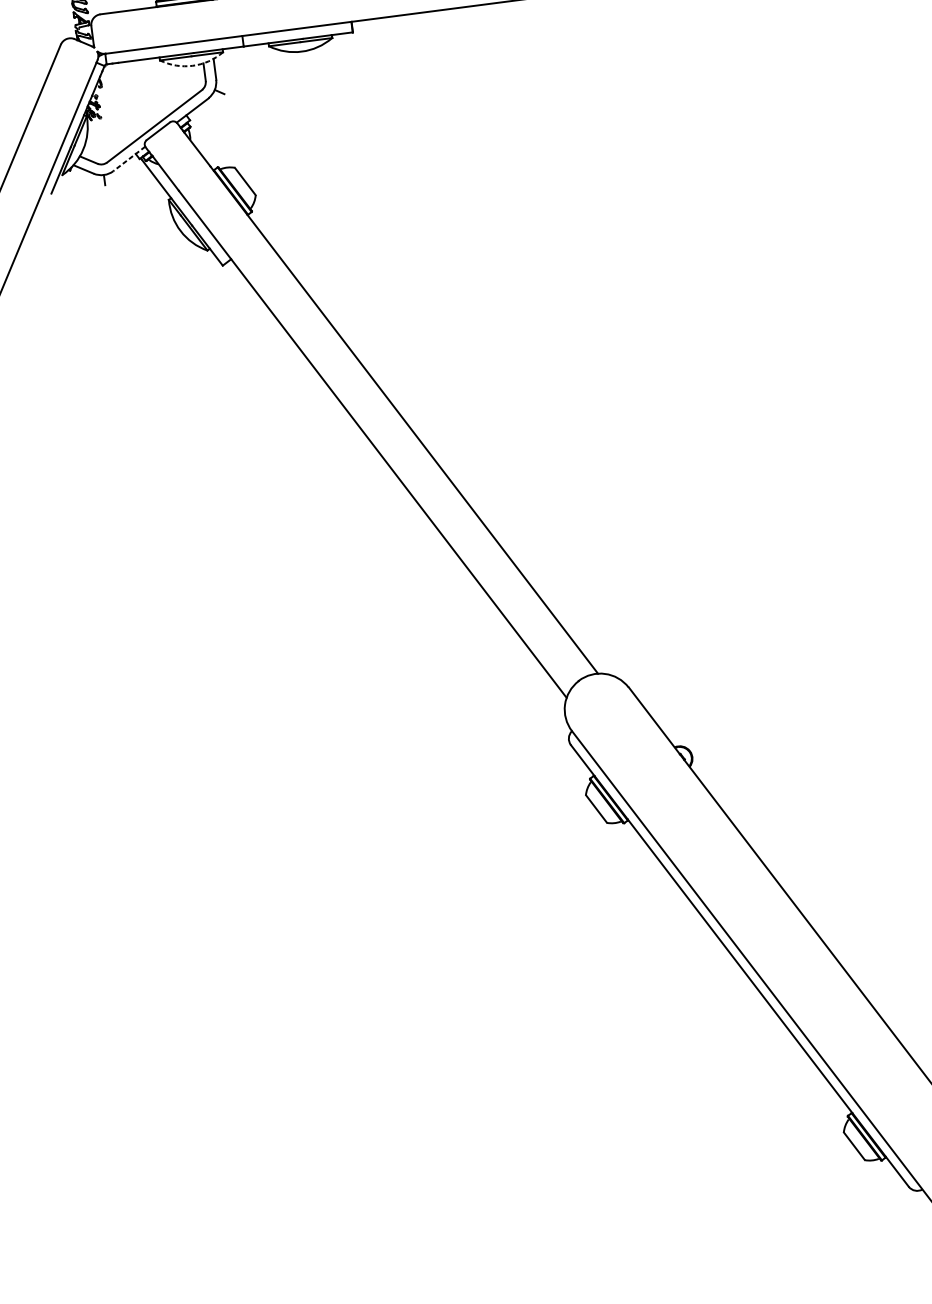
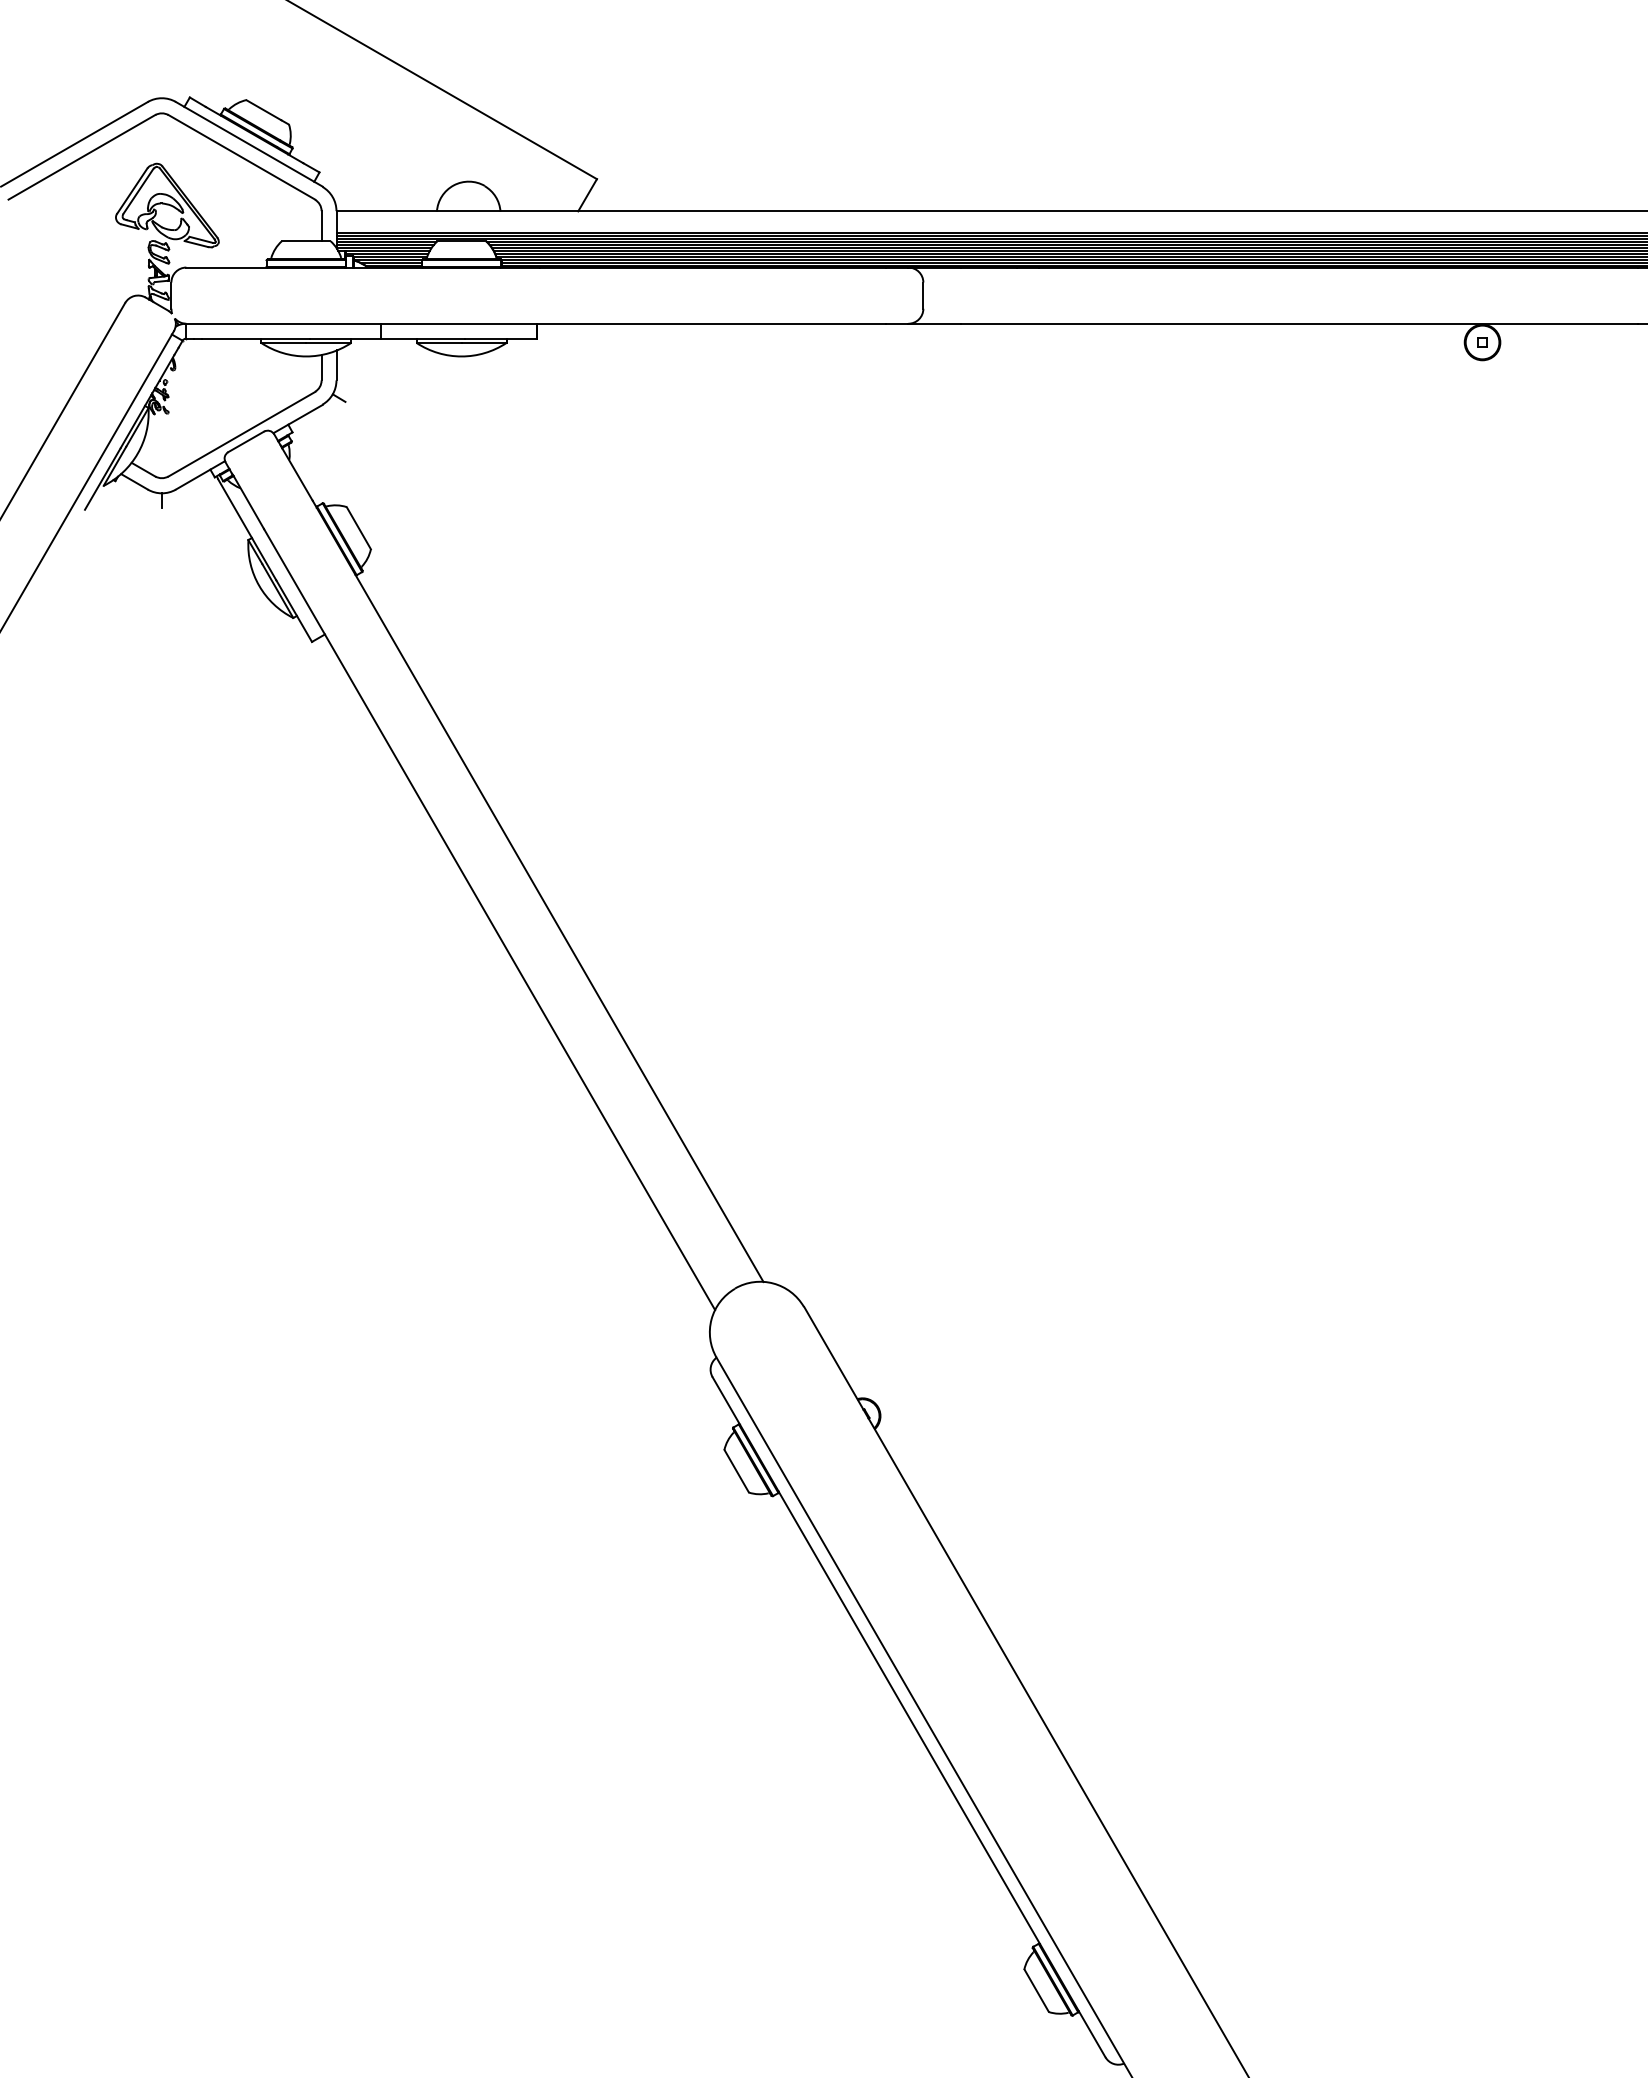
arc: (192, 65) -> (306, 356), dashed -> solid
line: (129, 159) -> (200, 475), dashed -> solid

